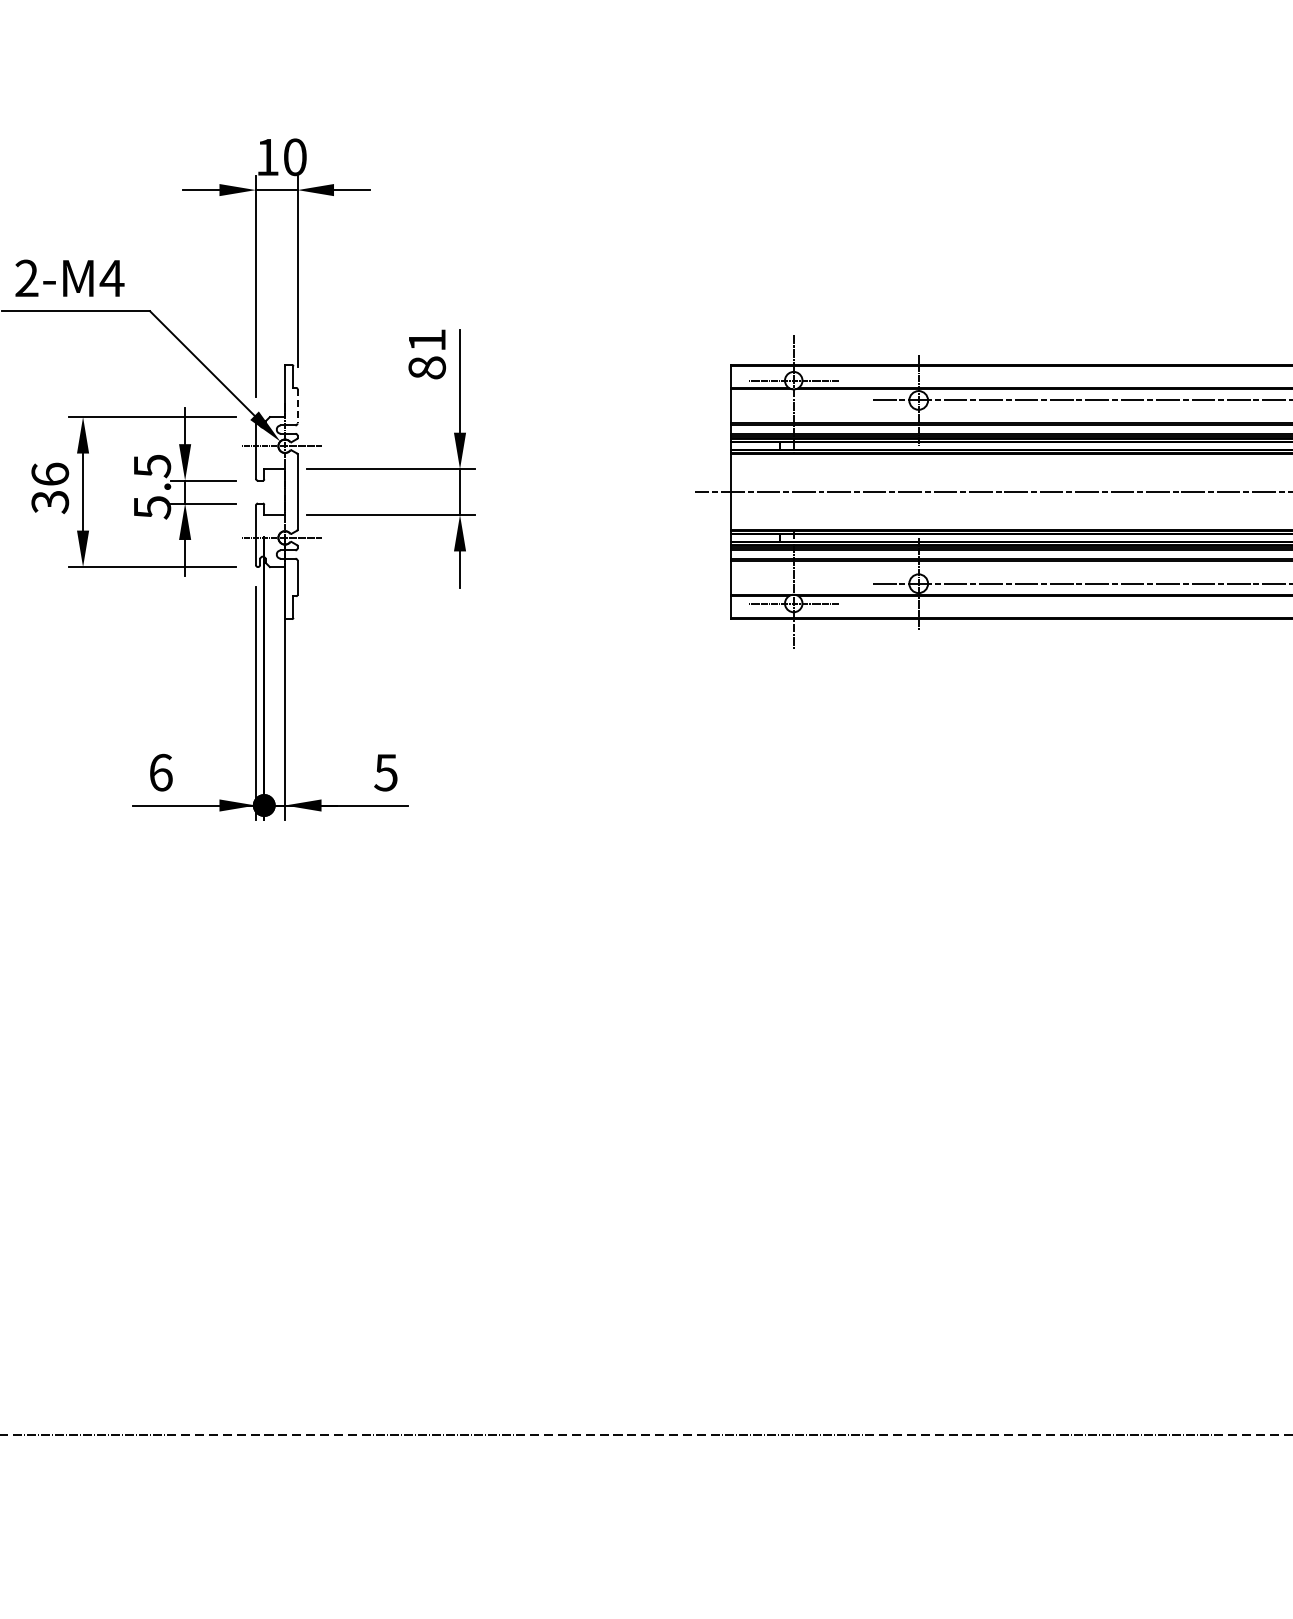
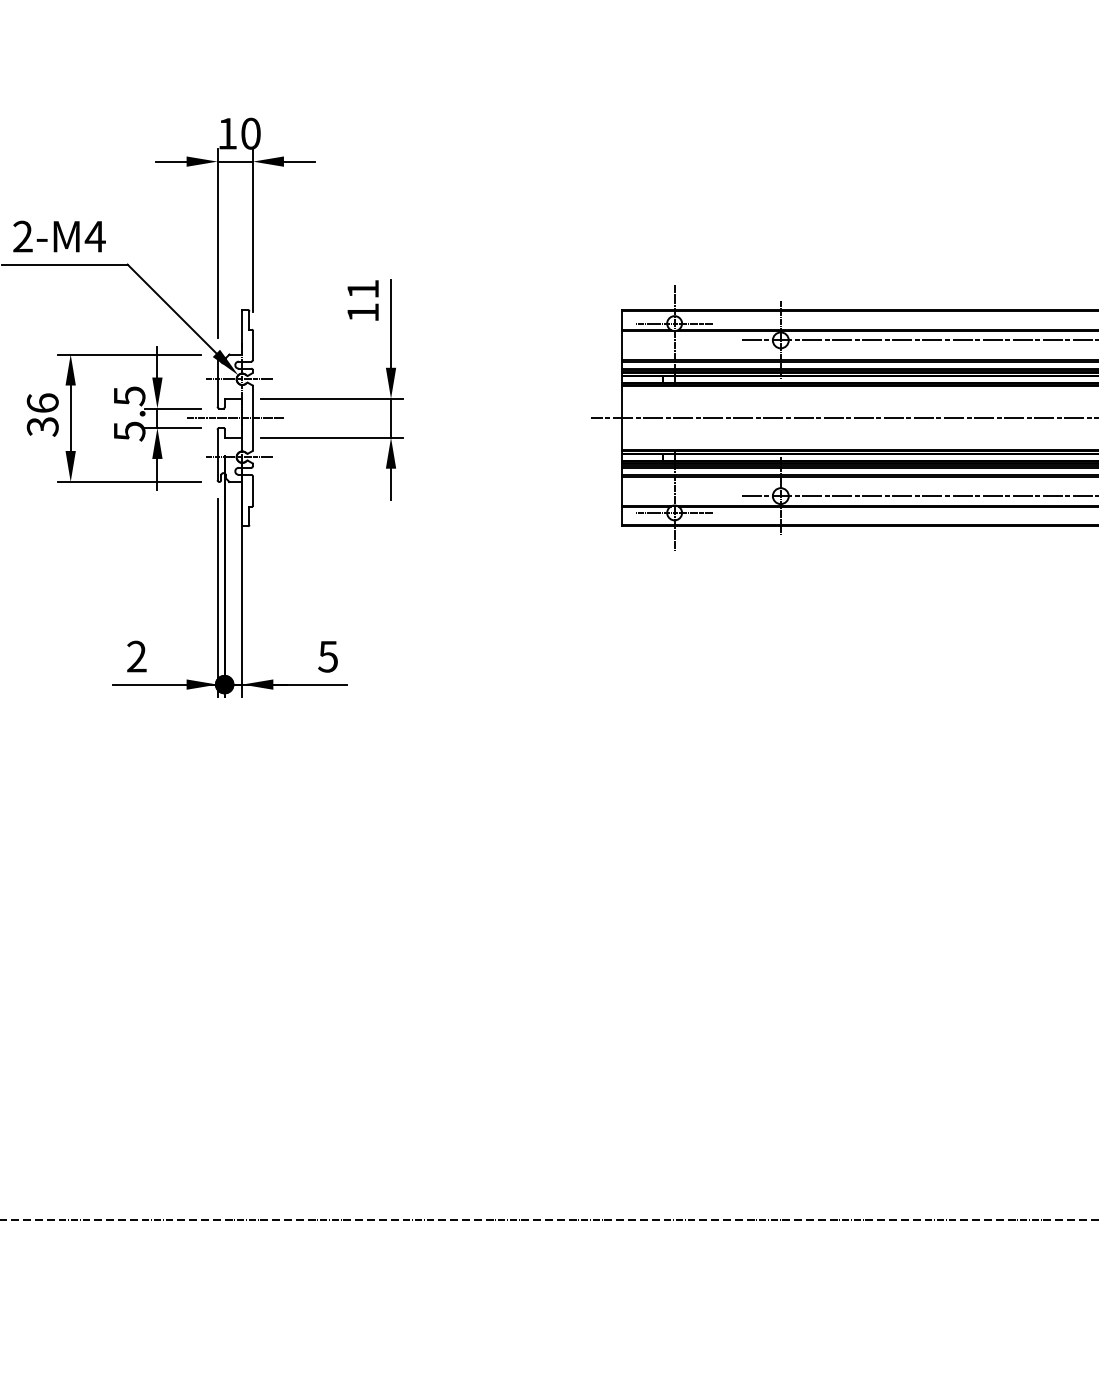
text: (427, 367) -> (363, 312), 81 -> 11
line: (297, 406) -> (252, 345), dashed -> solid
line: (276, 492) -> (235, 418), added
text: (160, 772) -> (136, 656), 6 -> 2

